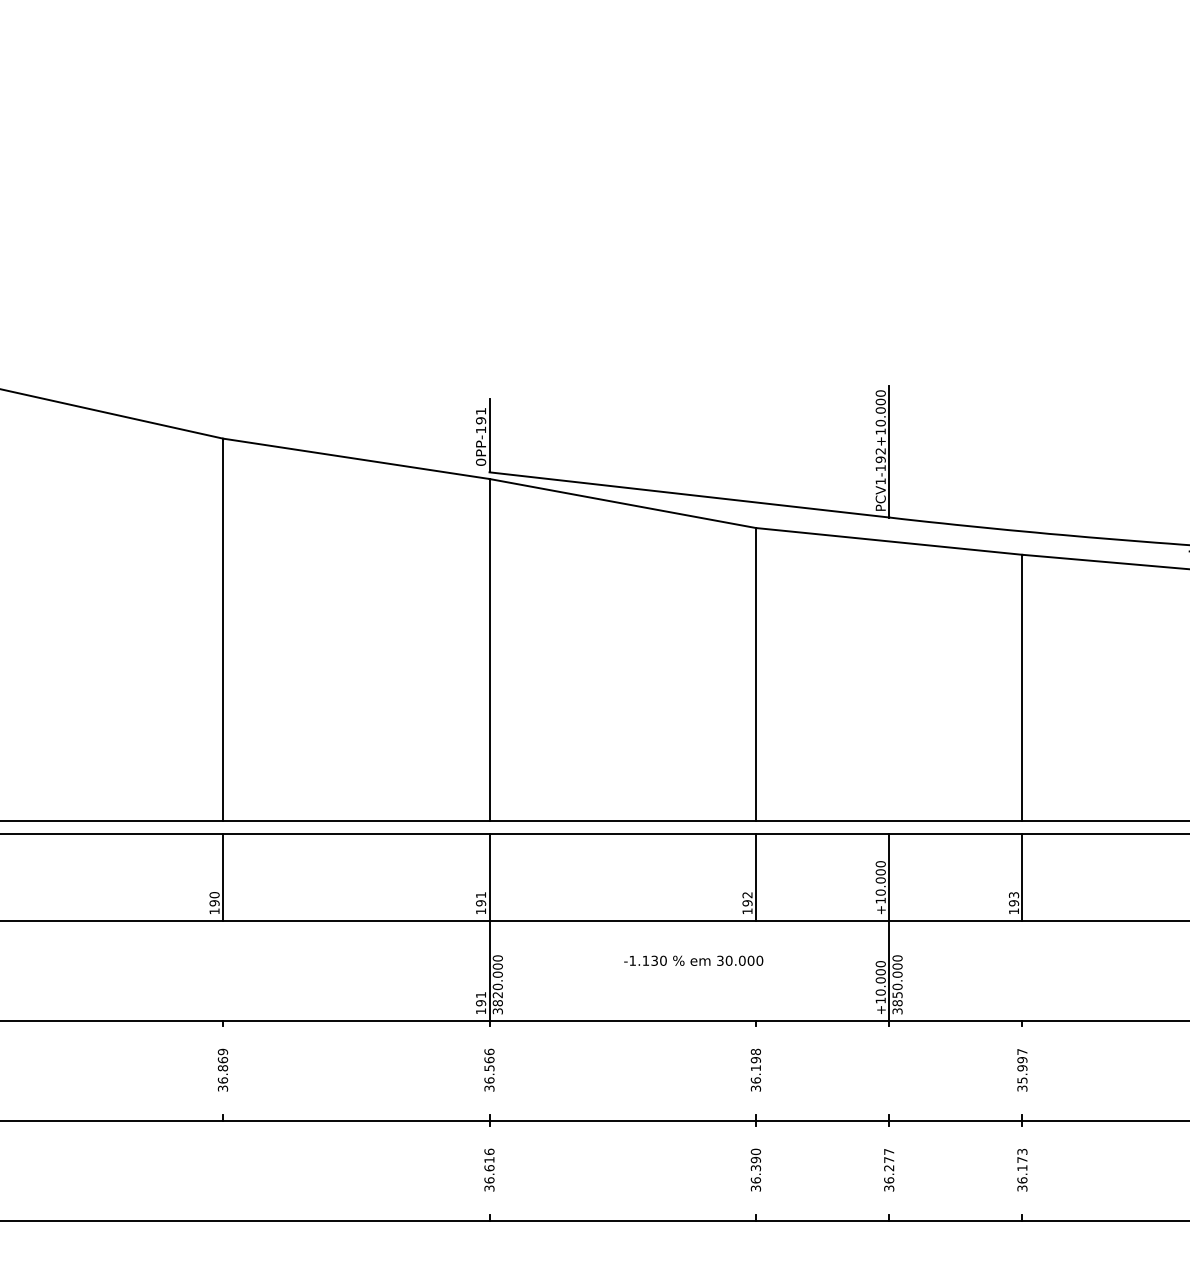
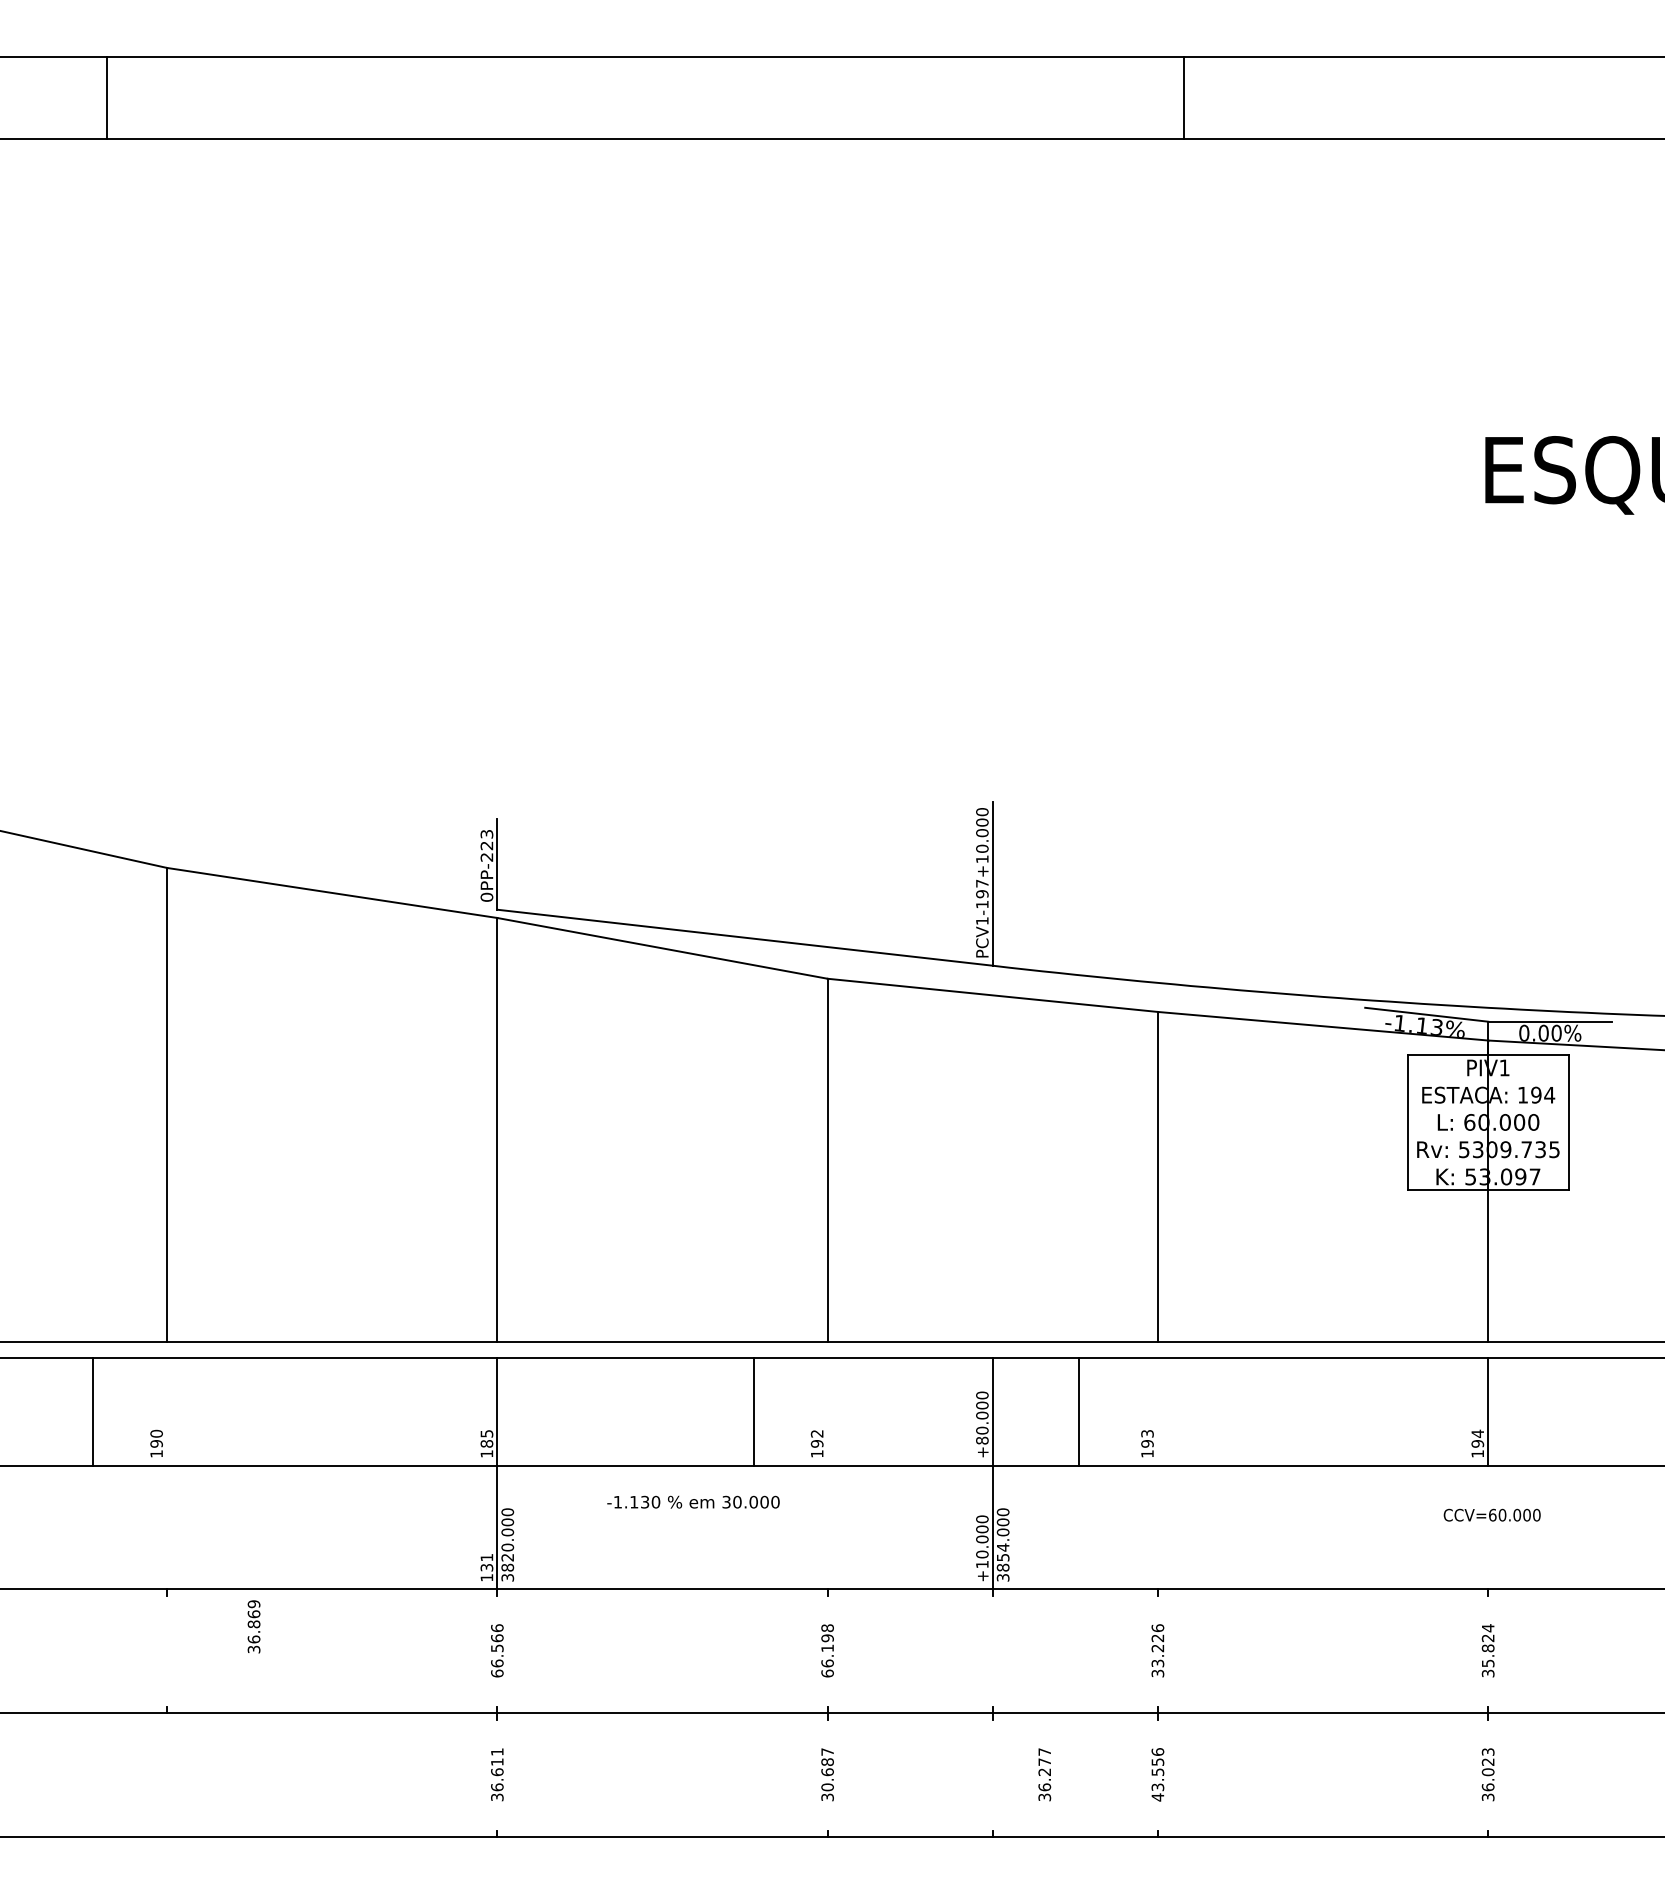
text: (480, 420) -> (486, 845), 0PP-191 -> 0PP-223
text: (880, 451) -> (982, 883), PCV1-192+10.000 -> PCV1-197+10.000
line: (223, 877) -> (93, 1411), moved
line: (755, 877) -> (753, 1411), moved
line: (1022, 877) -> (1078, 1411), moved
text: (480, 898) -> (486, 1438), 191 -> 185
text: (880, 900) -> (982, 1440), +10.000 -> +80.000
text: (693, 960) -> (693, 1501), moved
text: (897, 986) -> (1002, 1547), 3850.000 -> 3854.000
text: (480, 1003) -> (486, 1567), 191 -> 131
text: (1022, 1065) -> (1157, 1645), 35.997 -> 33.226
text: (222, 1069) -> (253, 1626), moved
text: (489, 1088) -> (497, 1673), 36.566 -> 66.566
text: (755, 1088) -> (827, 1673), 36.198 -> 66.198
text: (489, 1151) -> (497, 1751), 36.616 -> 36.611
text: (755, 1165) -> (827, 1769), 36.390 -> 30.687
text: (888, 1170) -> (1044, 1774), moved
text: (1022, 1170) -> (1157, 1774), 36.173 -> 43.556

